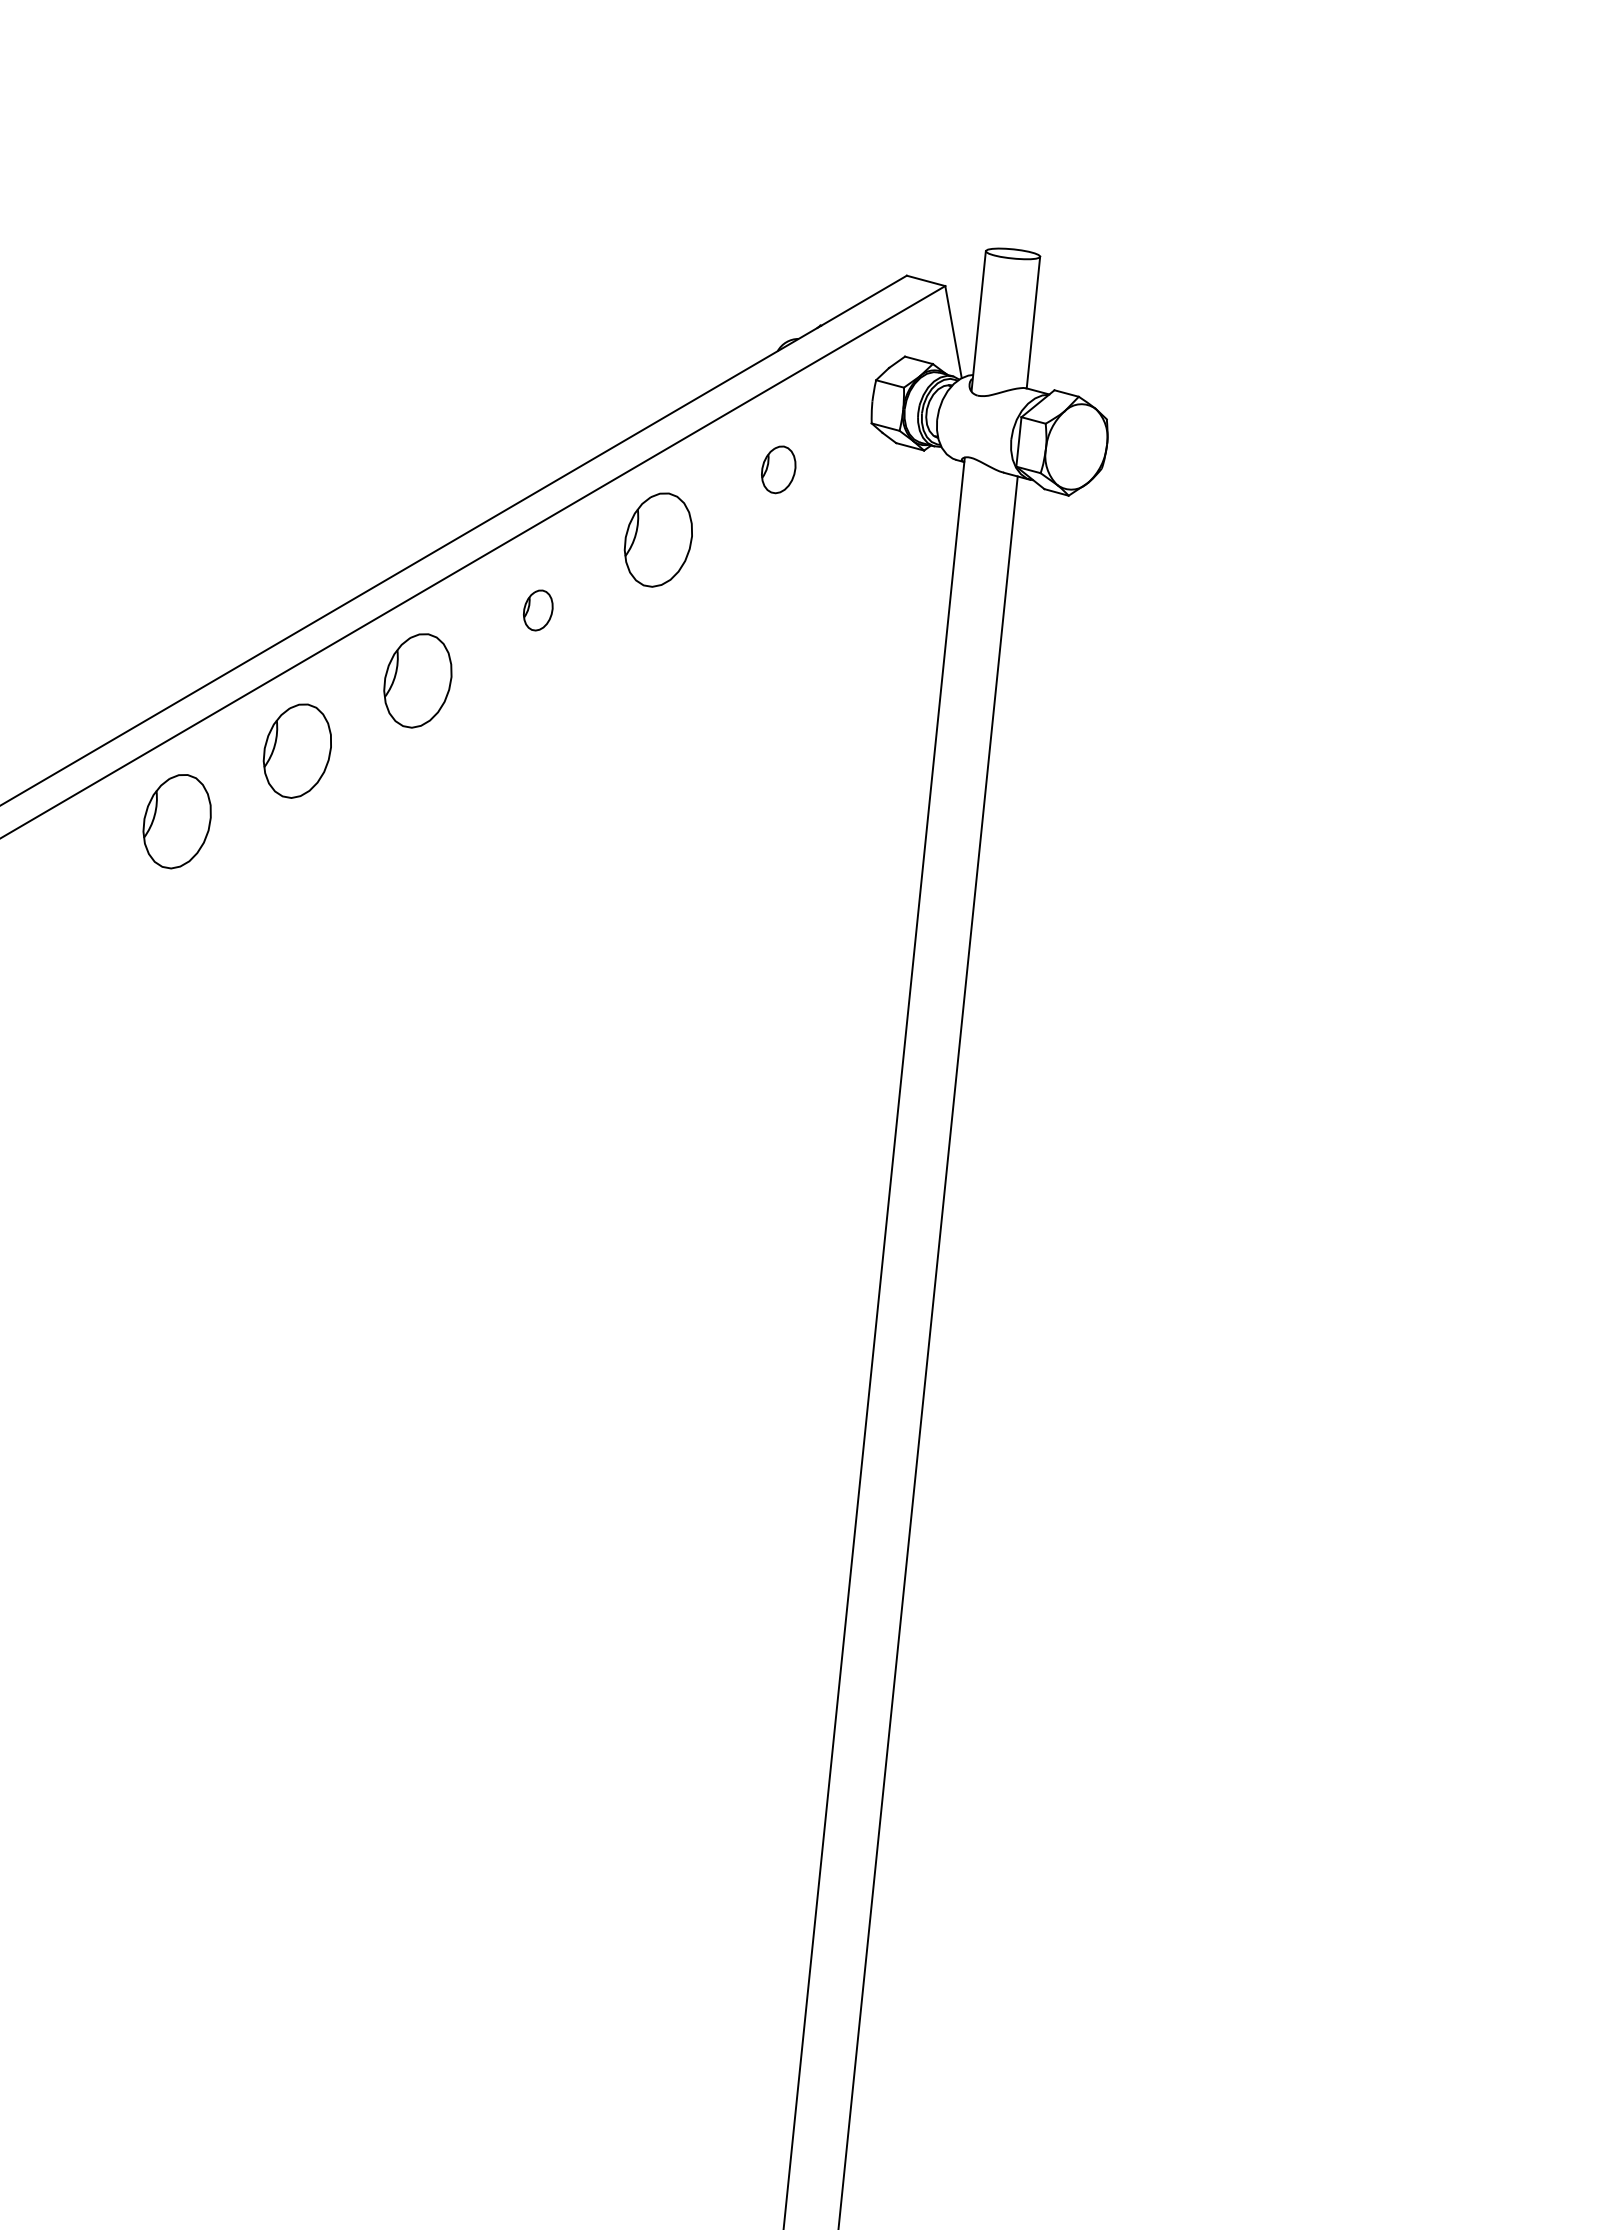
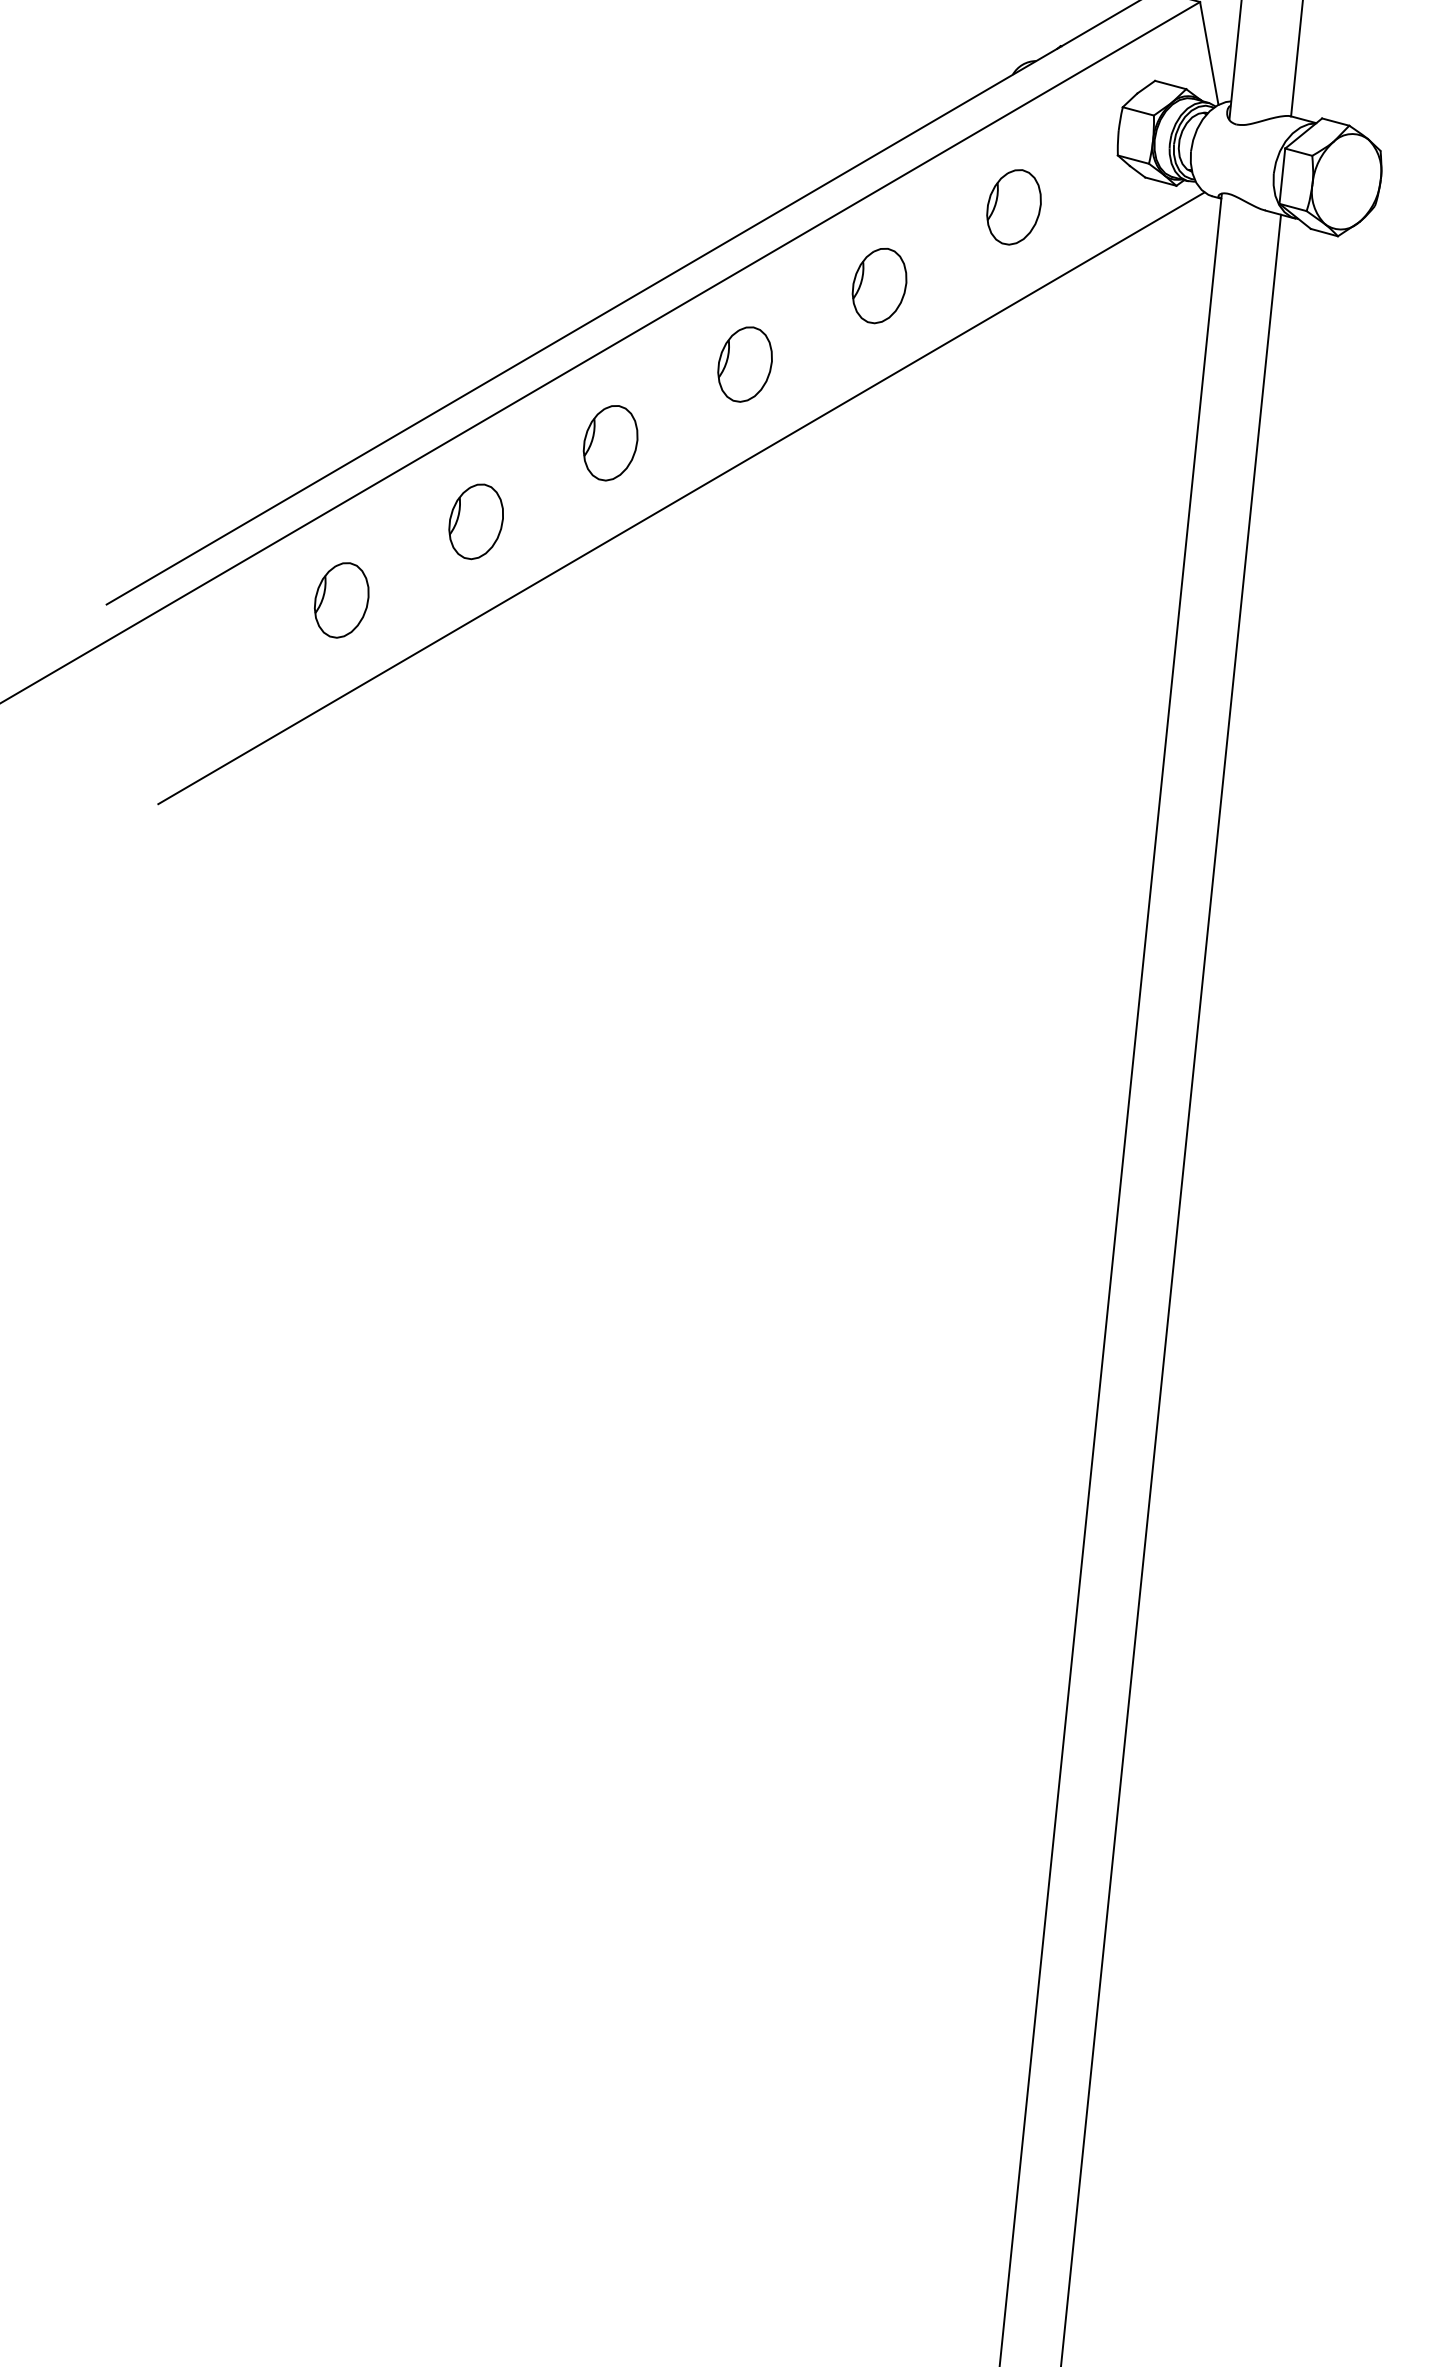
part: (778, 469) -> (1013, 206), size x1.43
part: (658, 540) -> (879, 286), size x0.71
part: (538, 610) -> (745, 364), size x1.67
part: (417, 680) -> (610, 442), size x0.71
line: (480, 729) -> (680, 497), added
part: (297, 751) -> (476, 522), size x0.71
part: (176, 821) -> (341, 600), size x0.71

